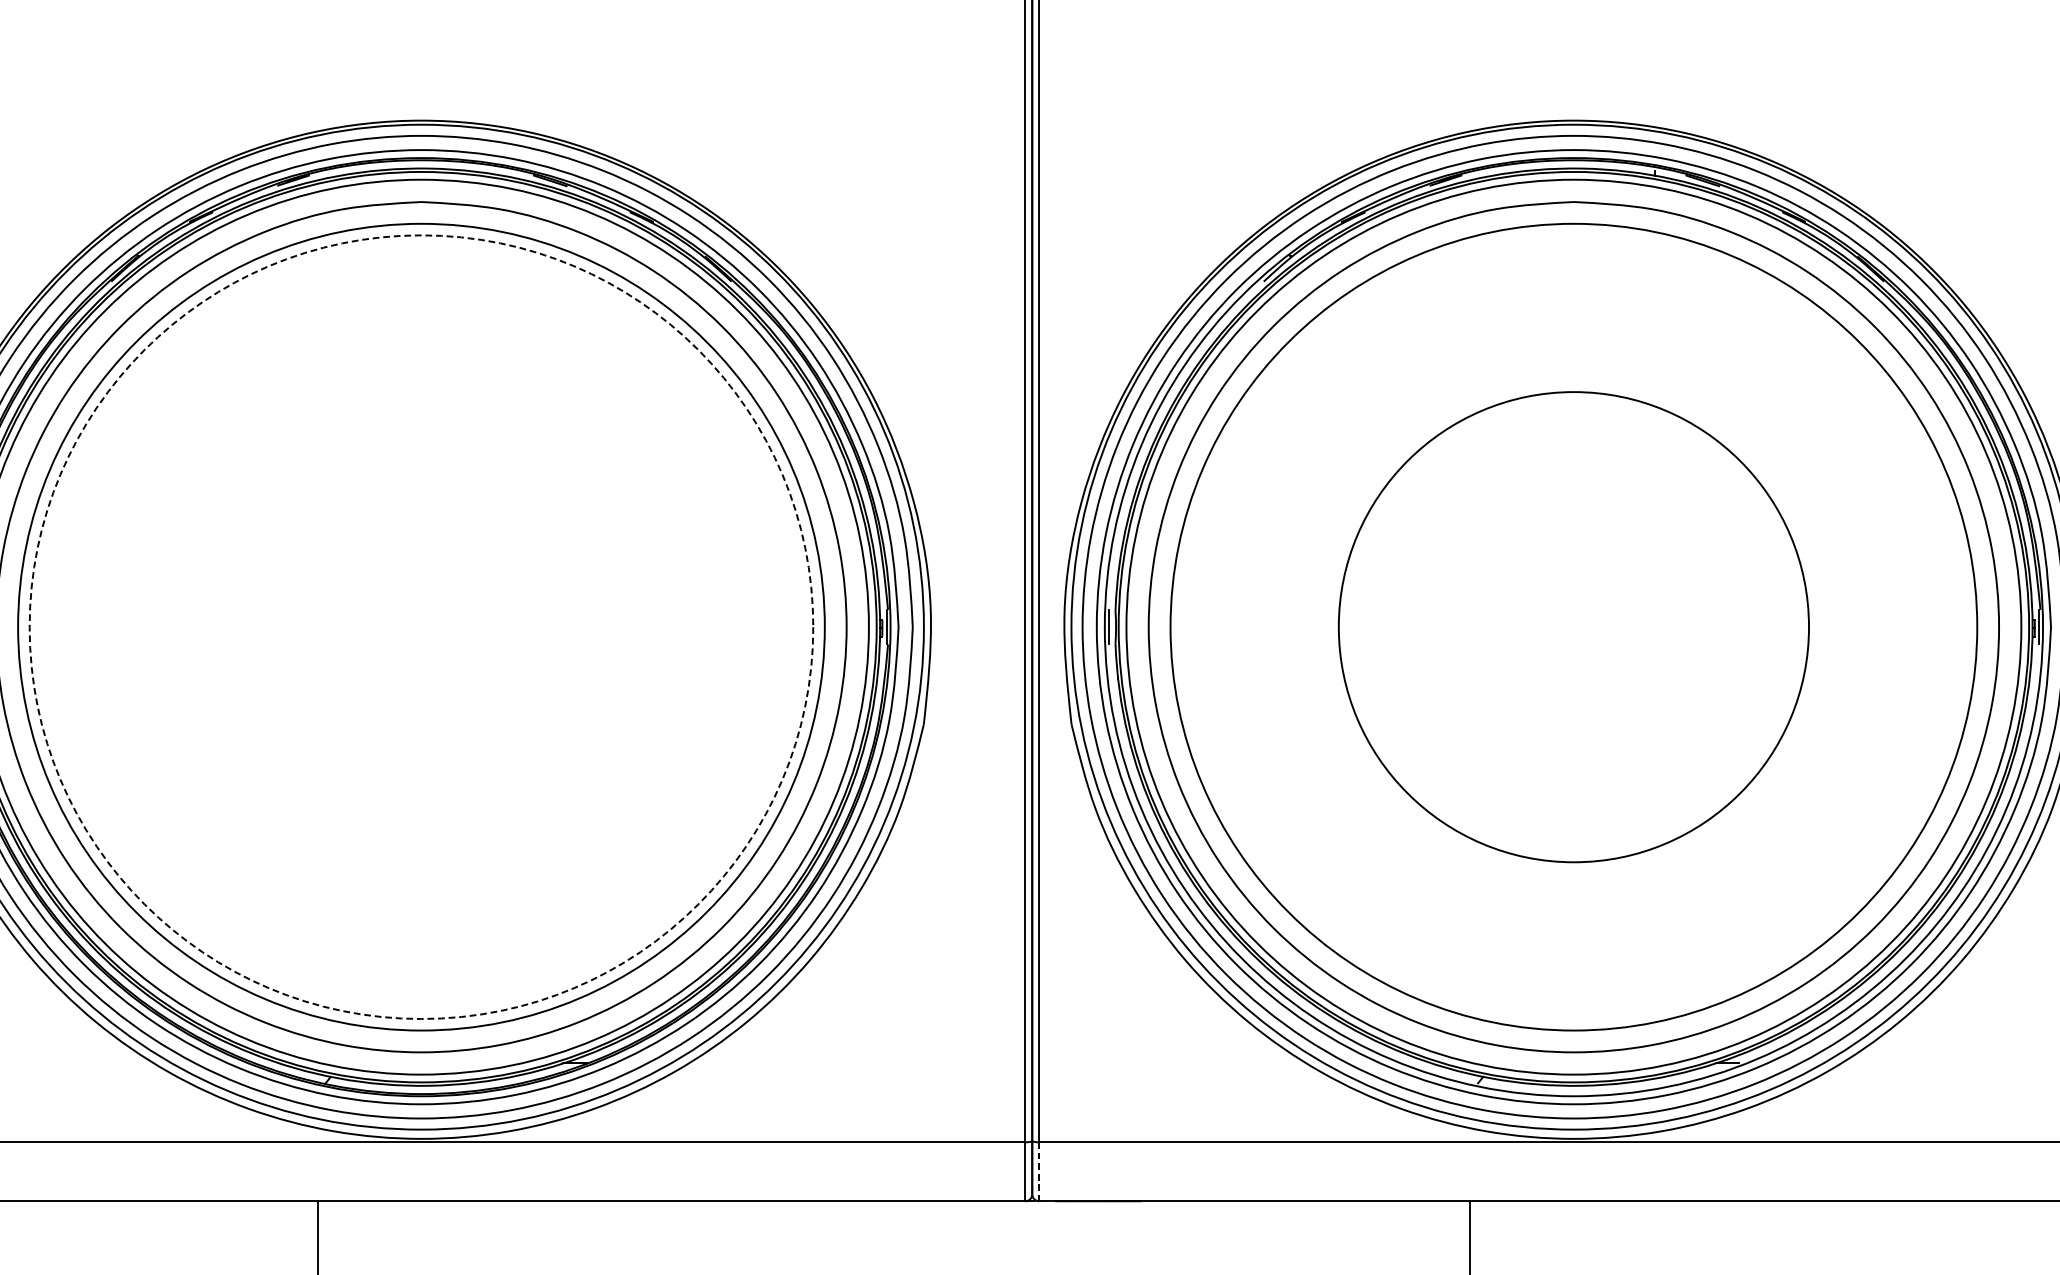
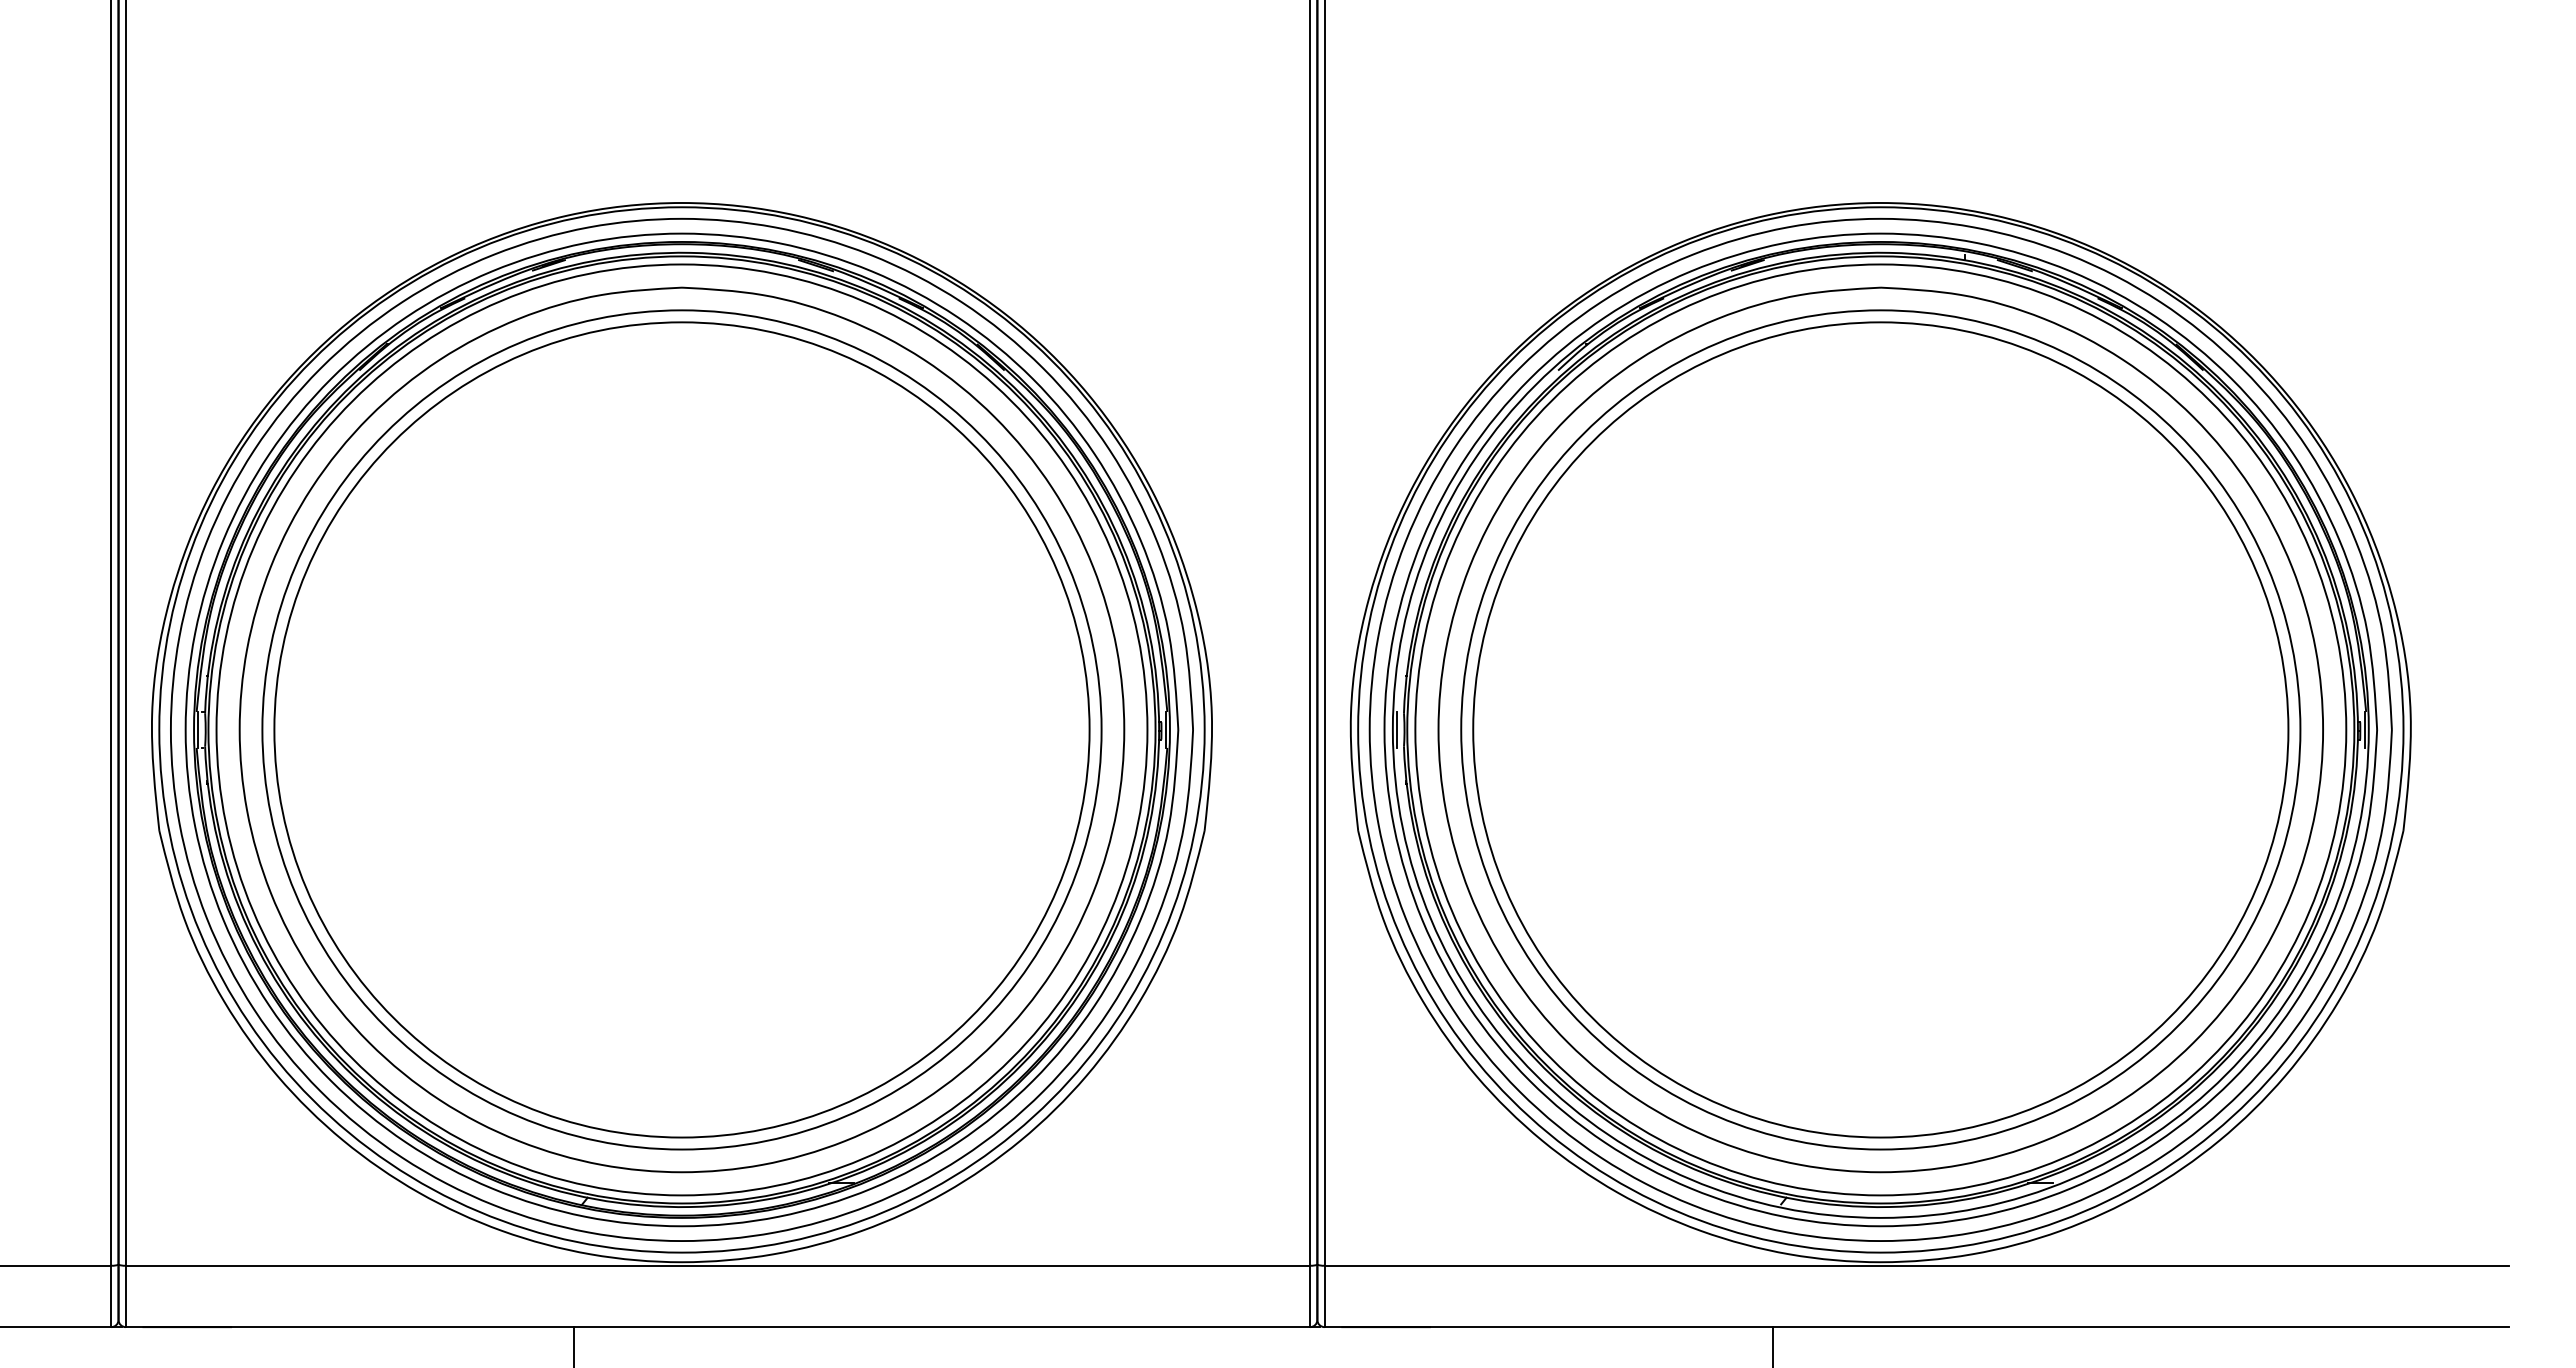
circle: (420, 626) -> (681, 729), dashed -> solid
circle: (1573, 626) -> (1880, 729), size x1.67
line: (1039, 1171) -> (1324, 1296), dashed -> solid

